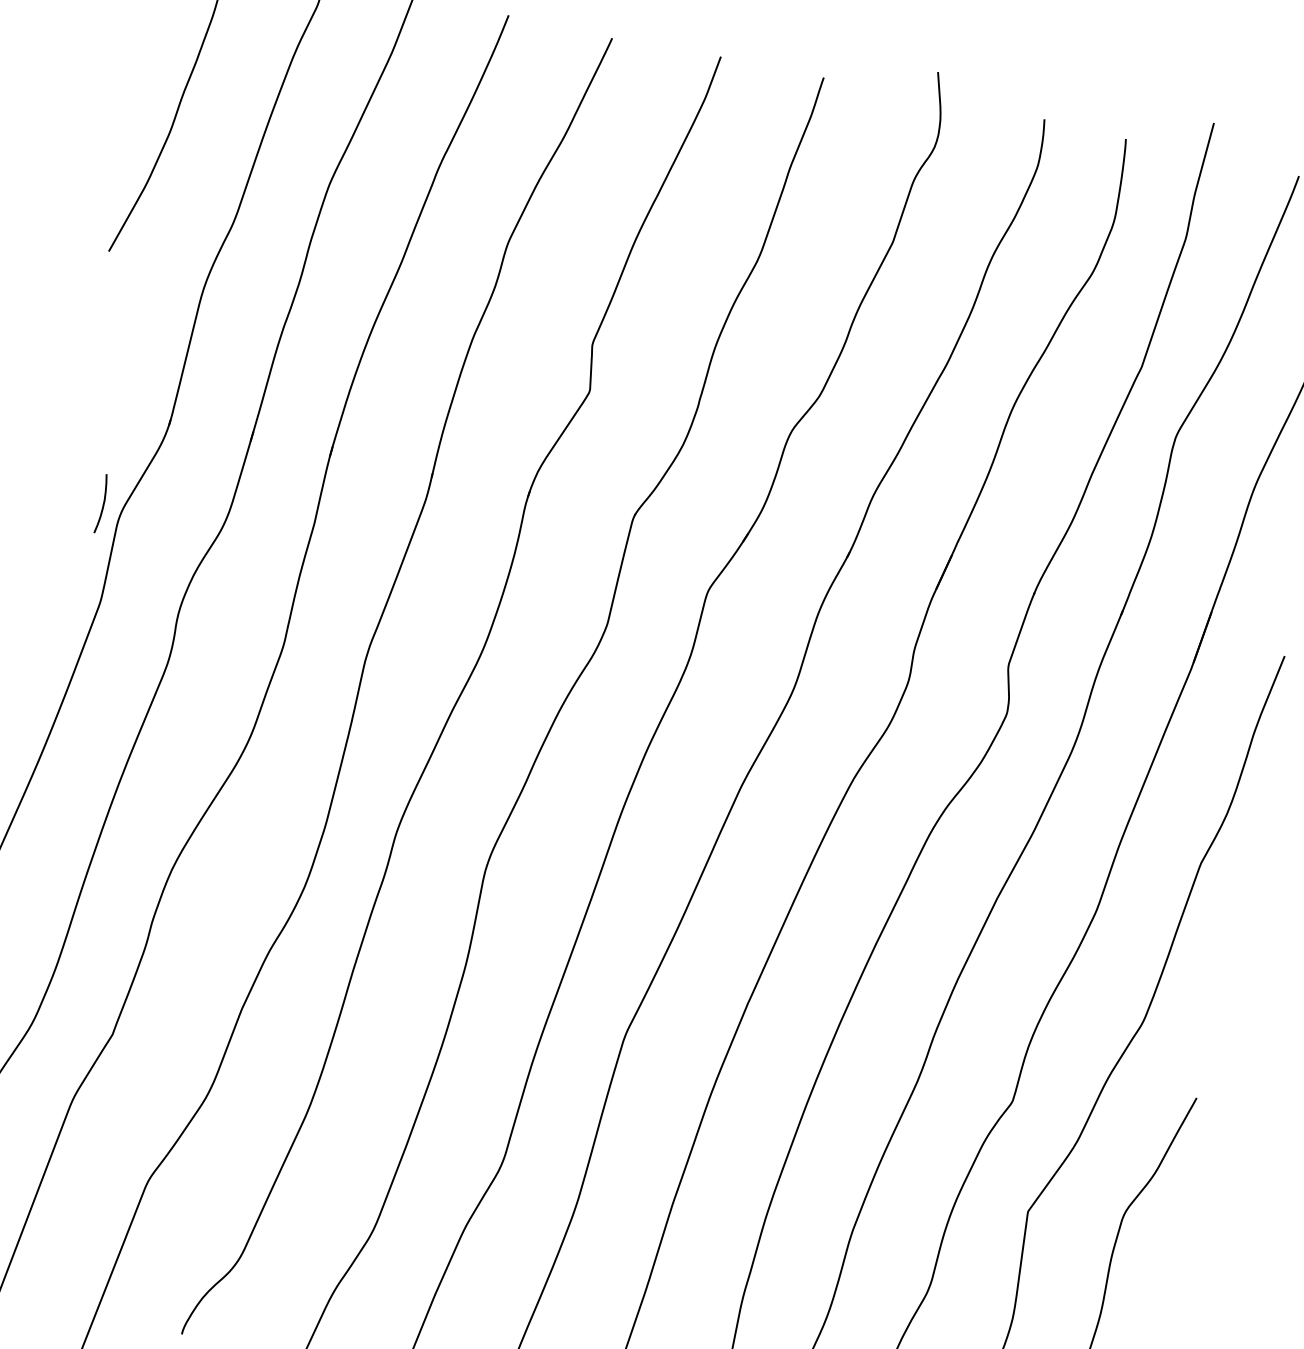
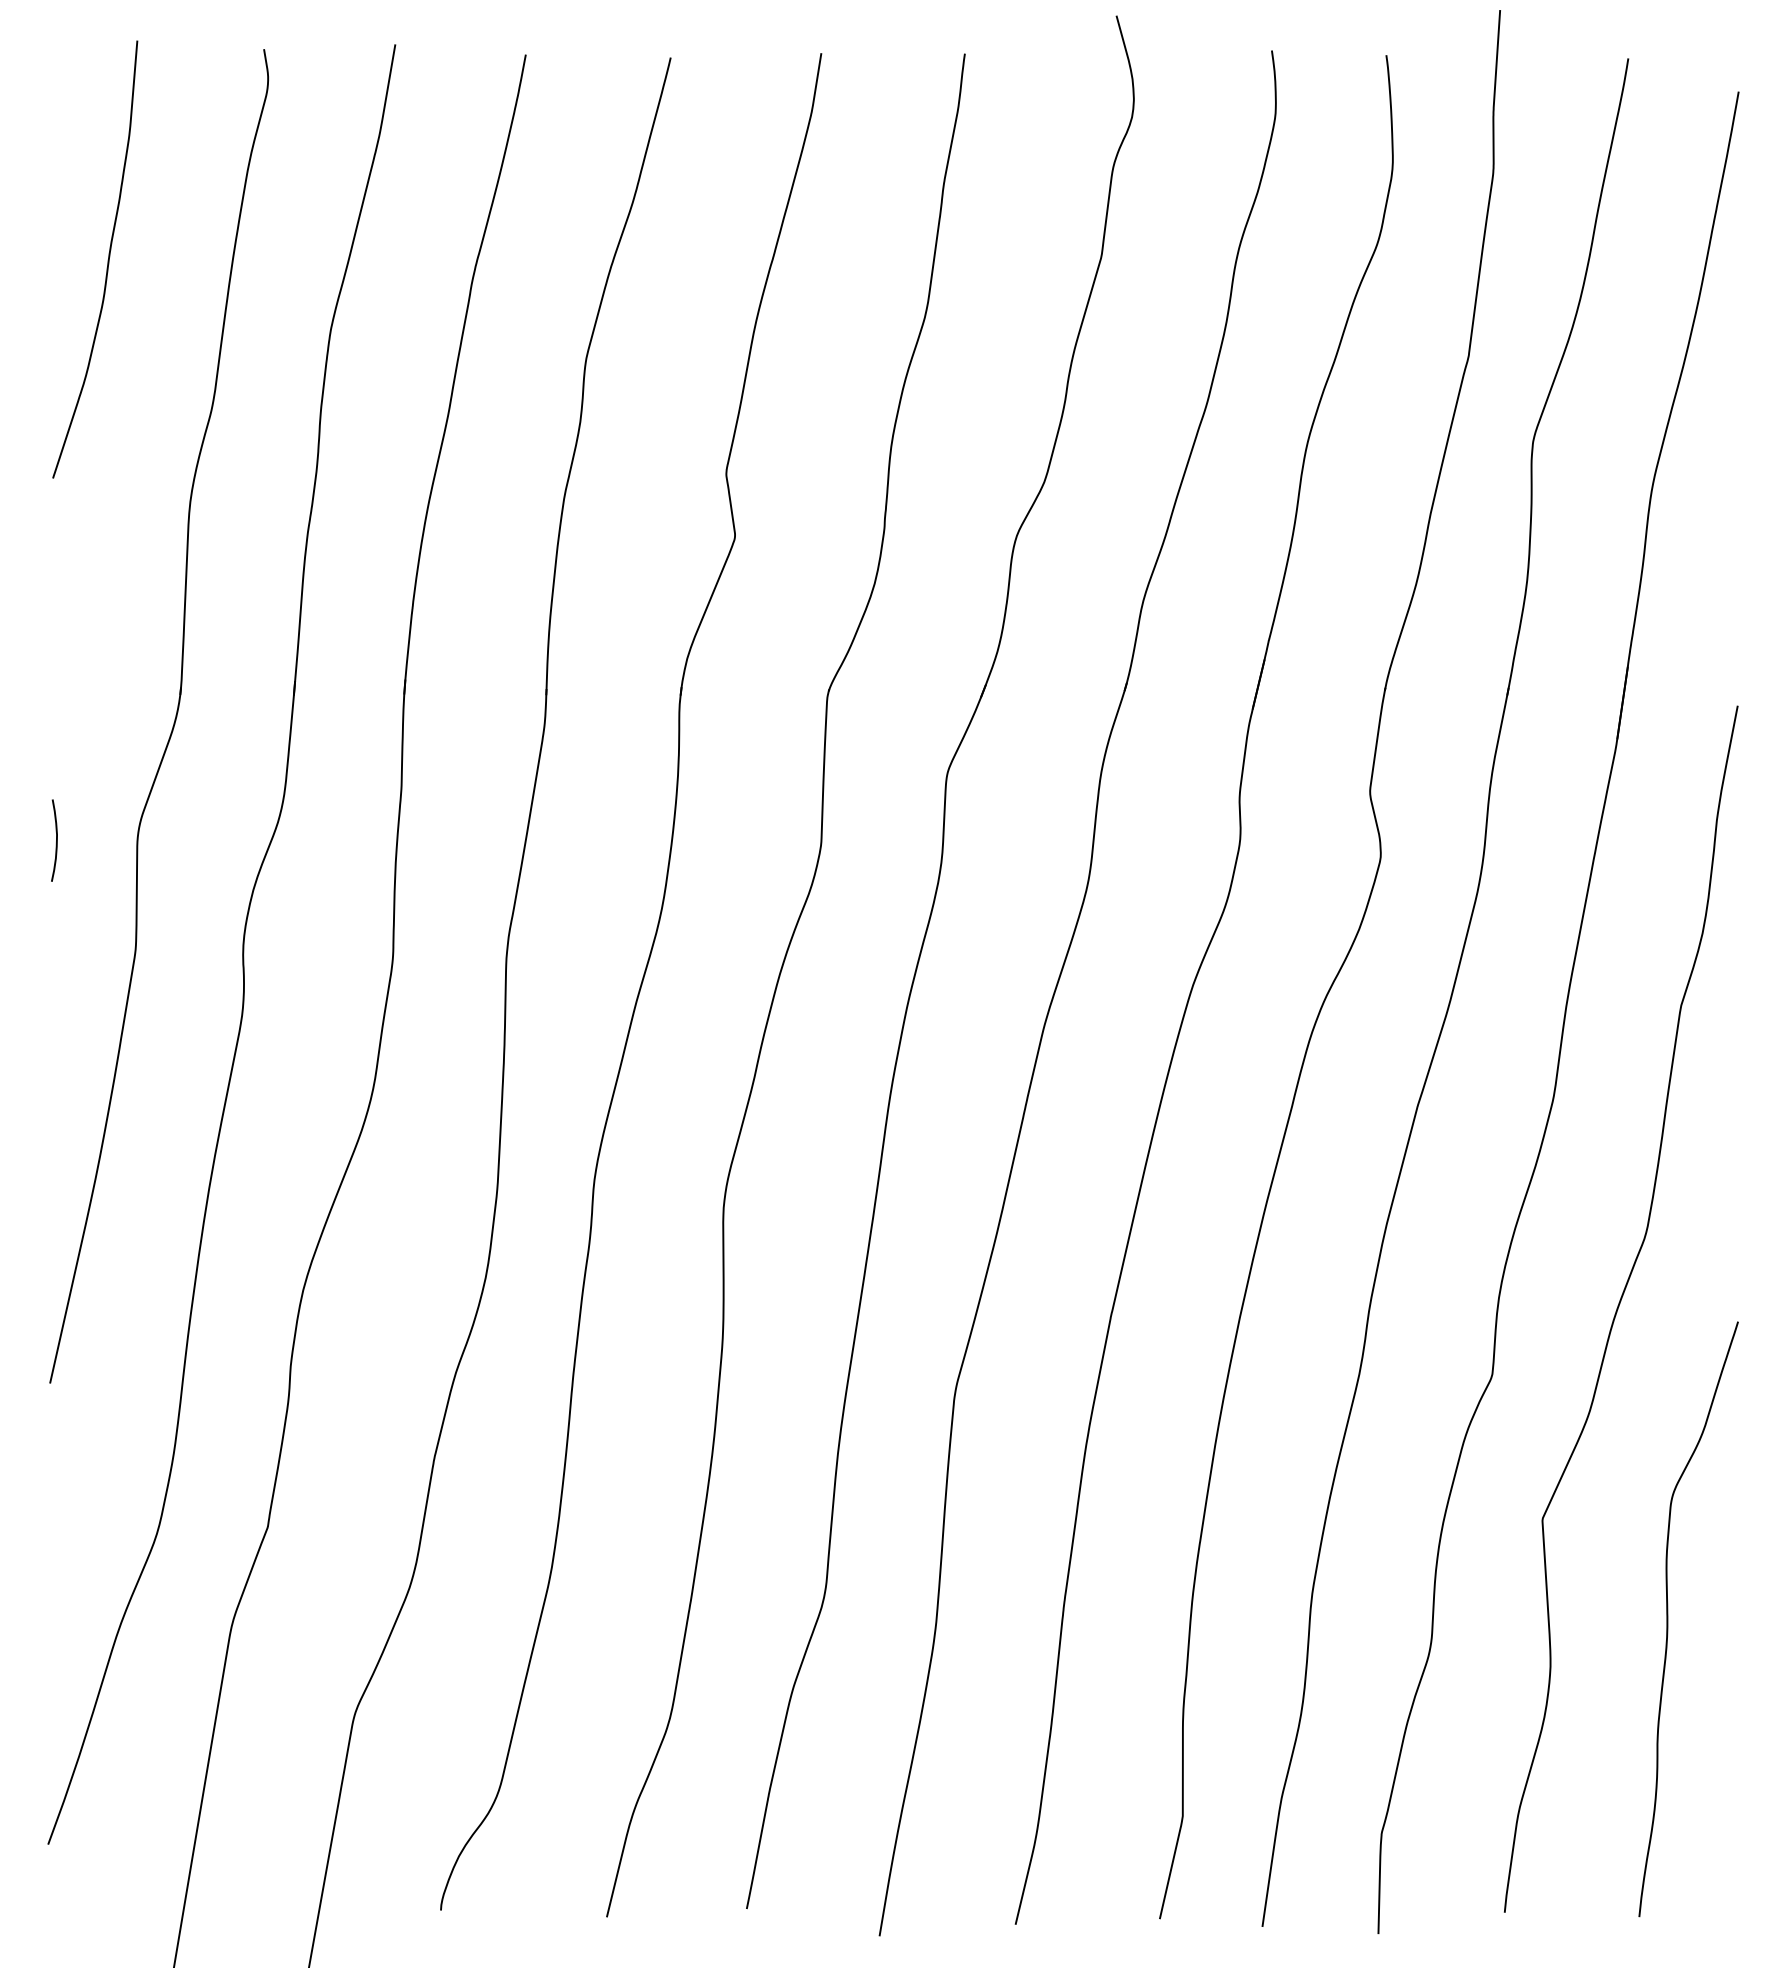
curve: (103, 504) -> (56, 840), moved

